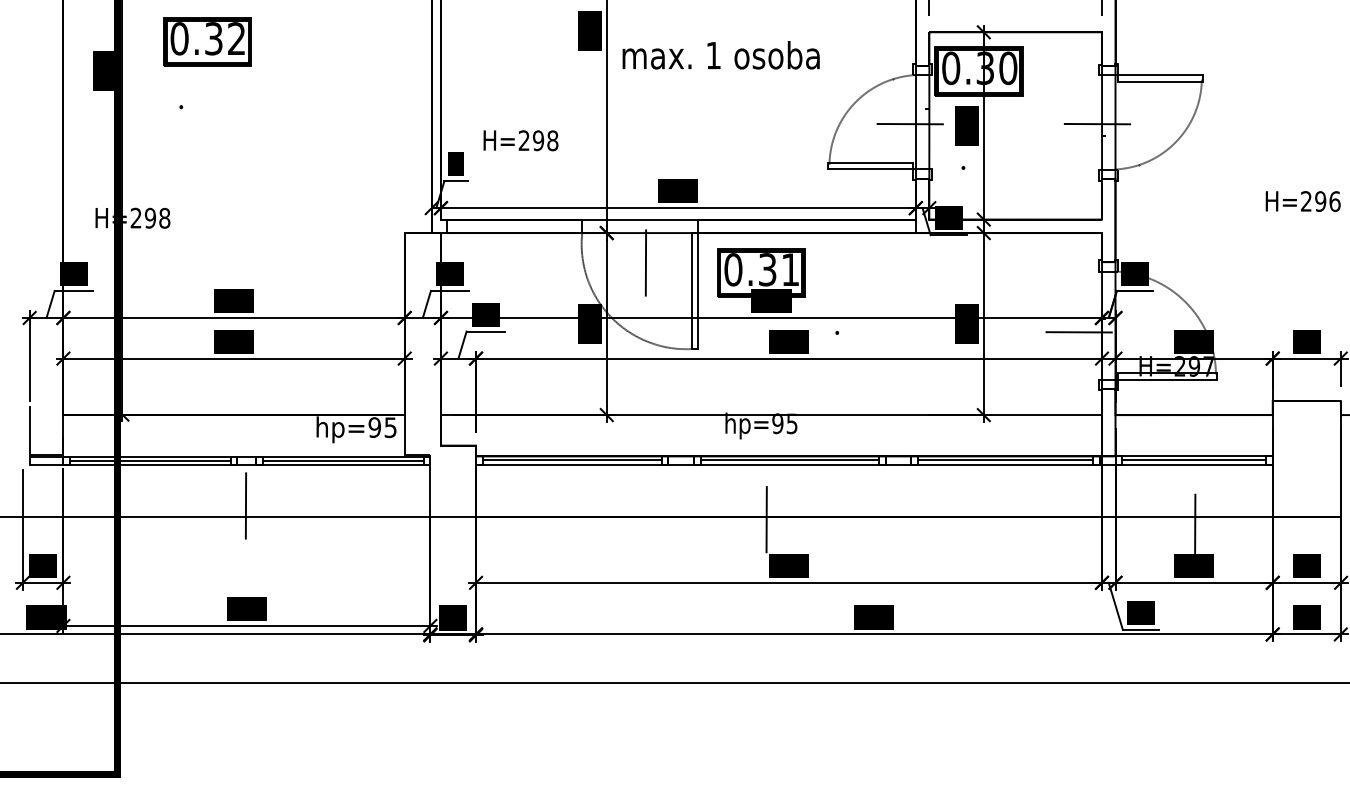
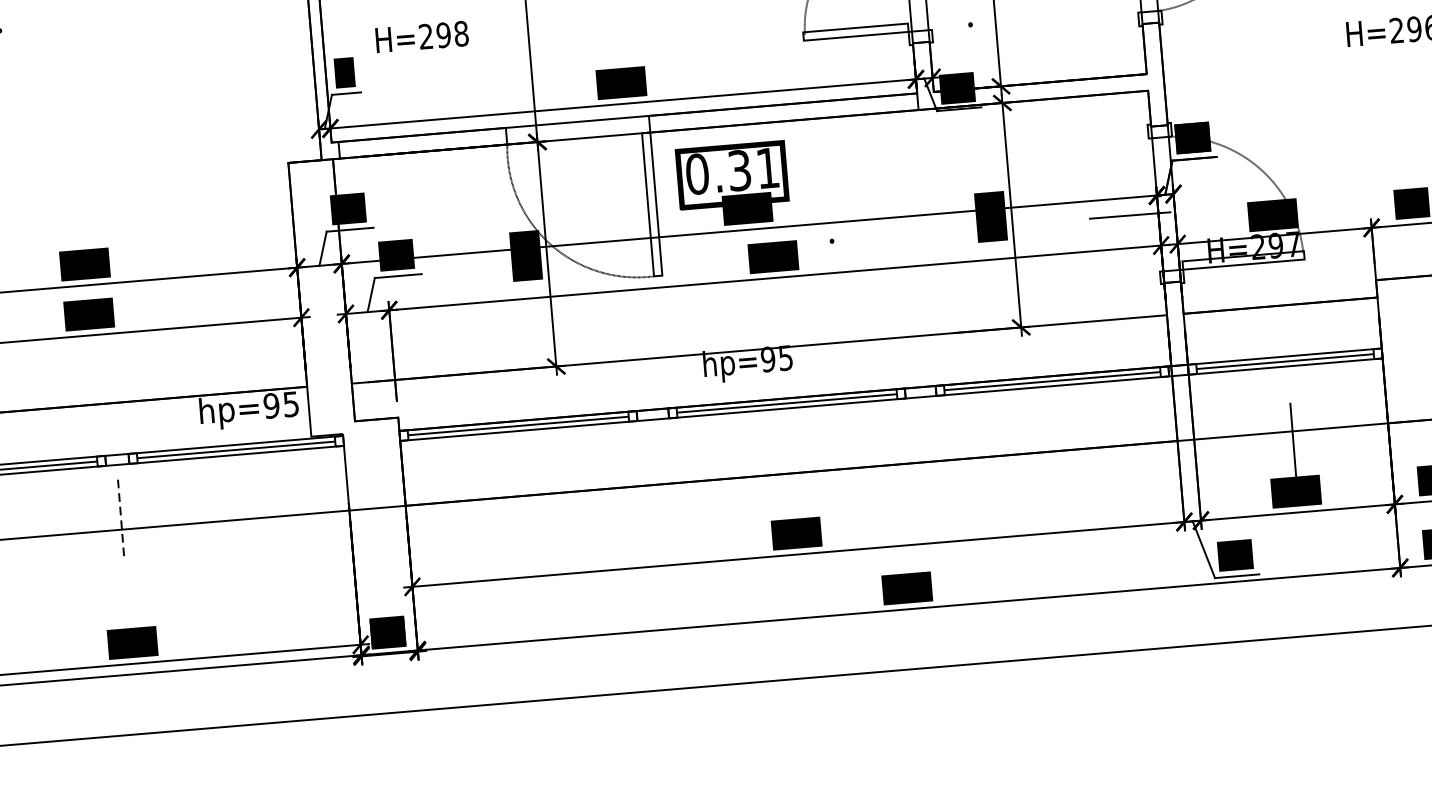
line: (645, 262) -> (588, 174), removed
line: (246, 505) -> (121, 515), solid -> dashed
line: (766, 519) -> (764, 478), removed

